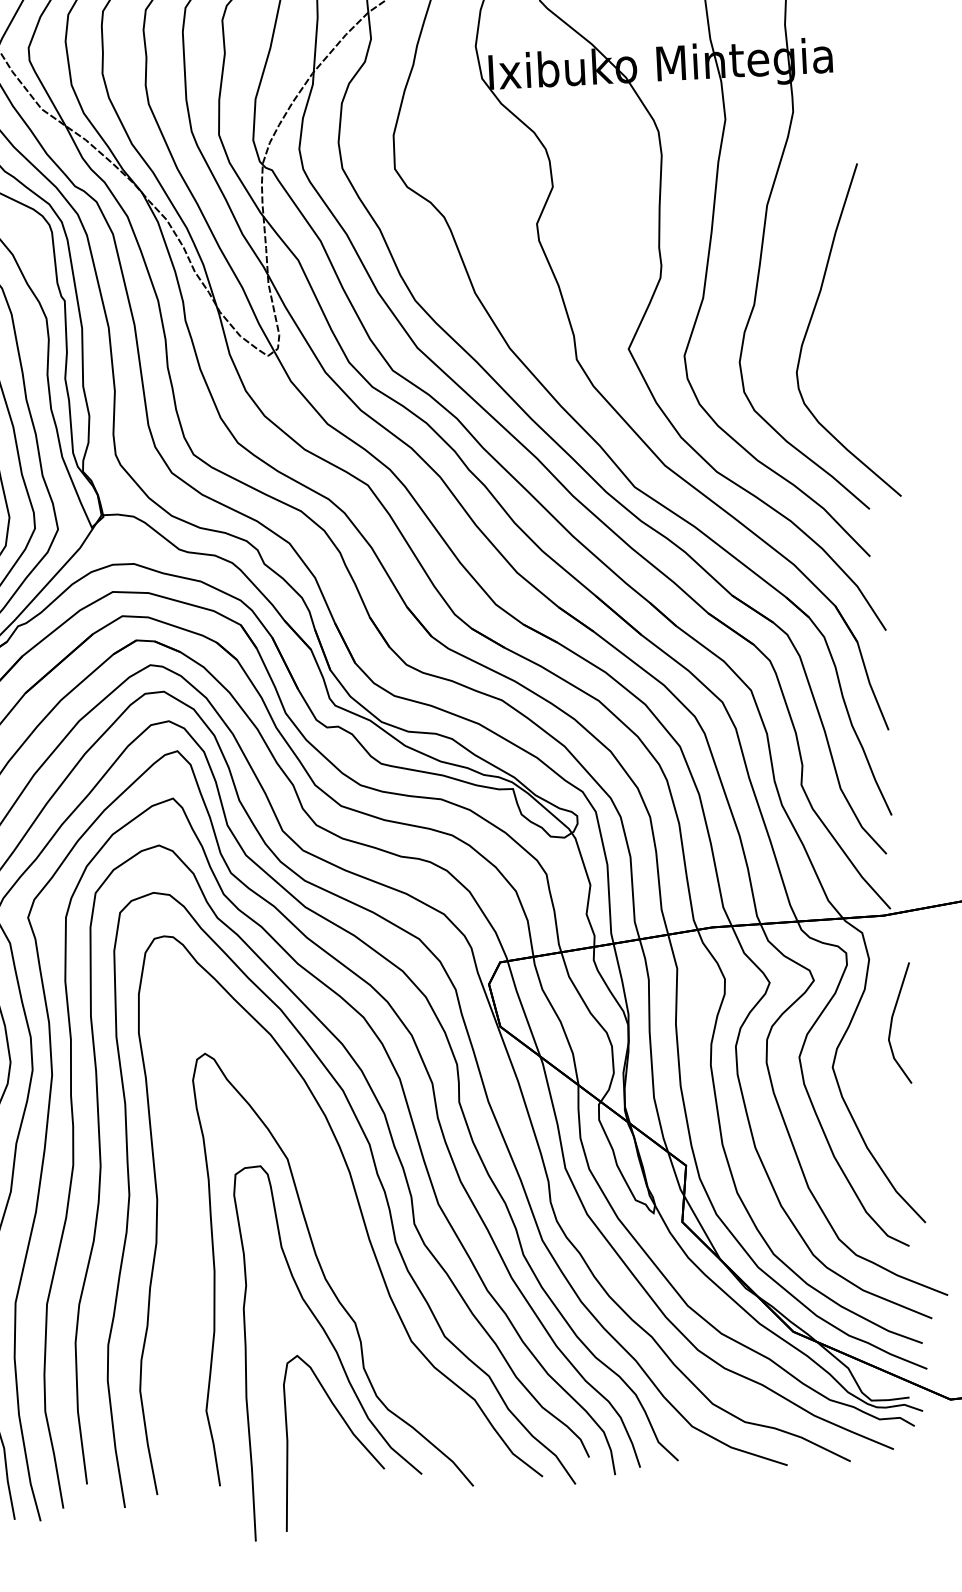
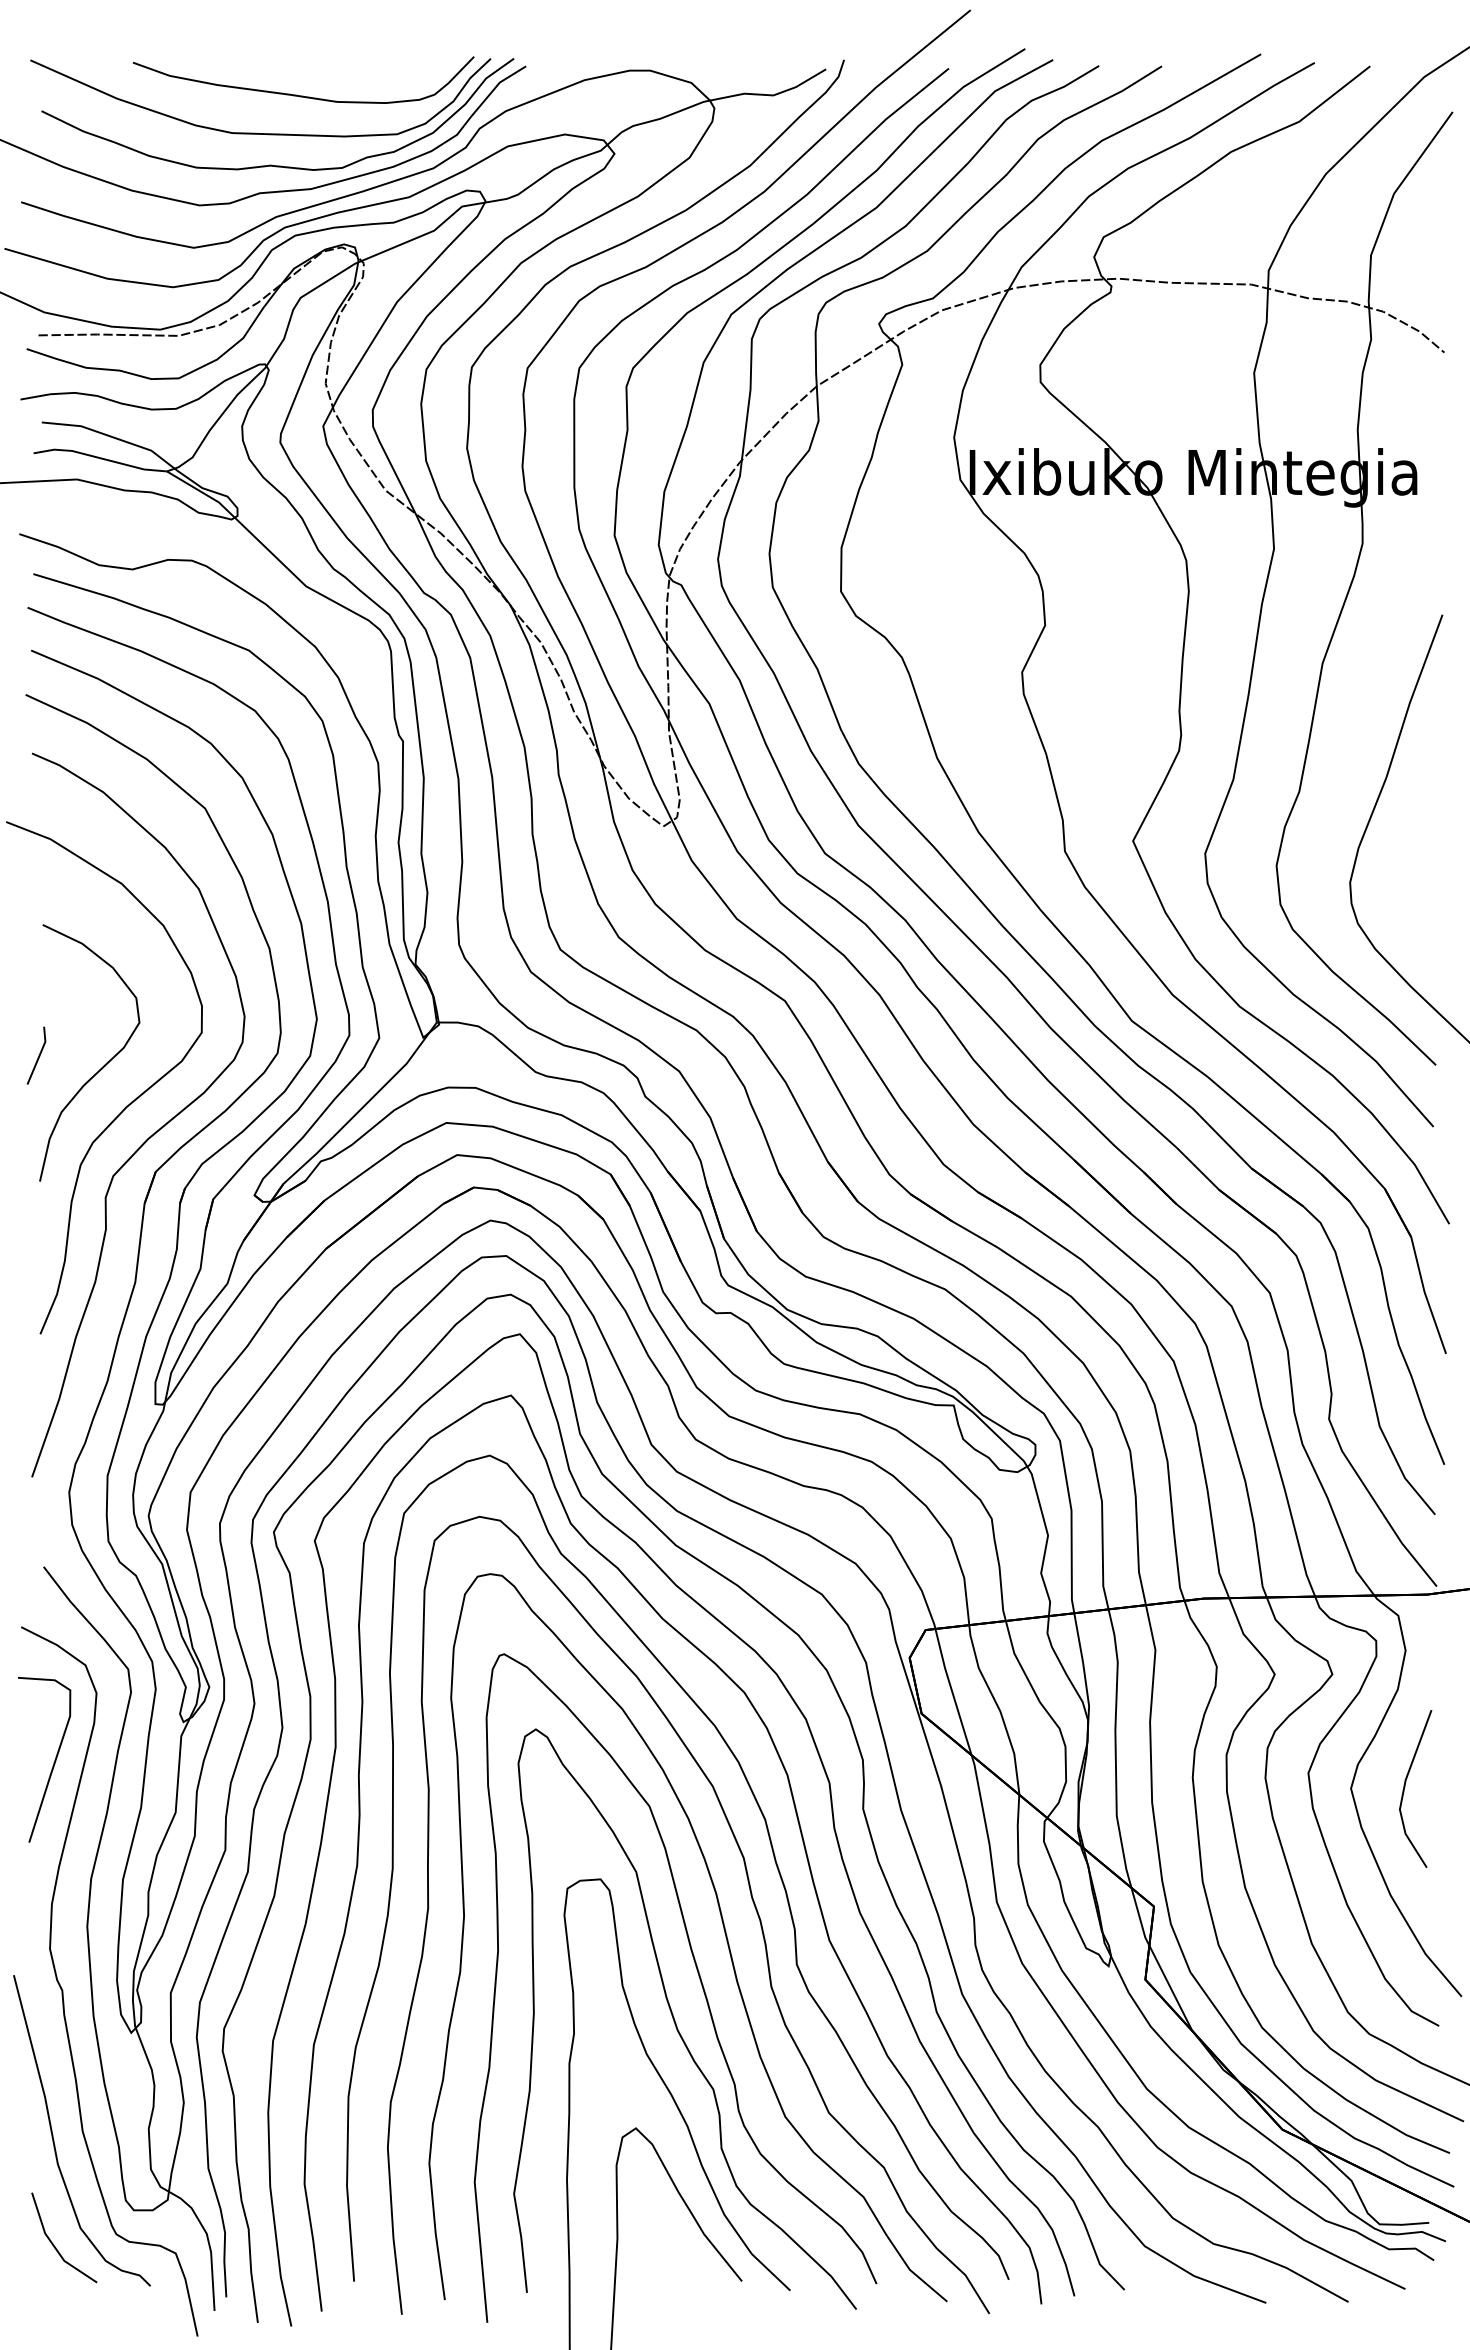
line: (892, 1022) -> (1405, 1787), moved
curve: (340, 1239) -> (699, 1979), added

